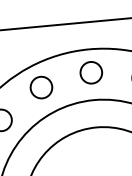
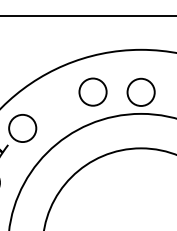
circle: (90, 72) -> (140, 91), moved
circle: (40, 87) -> (92, 91), moved

